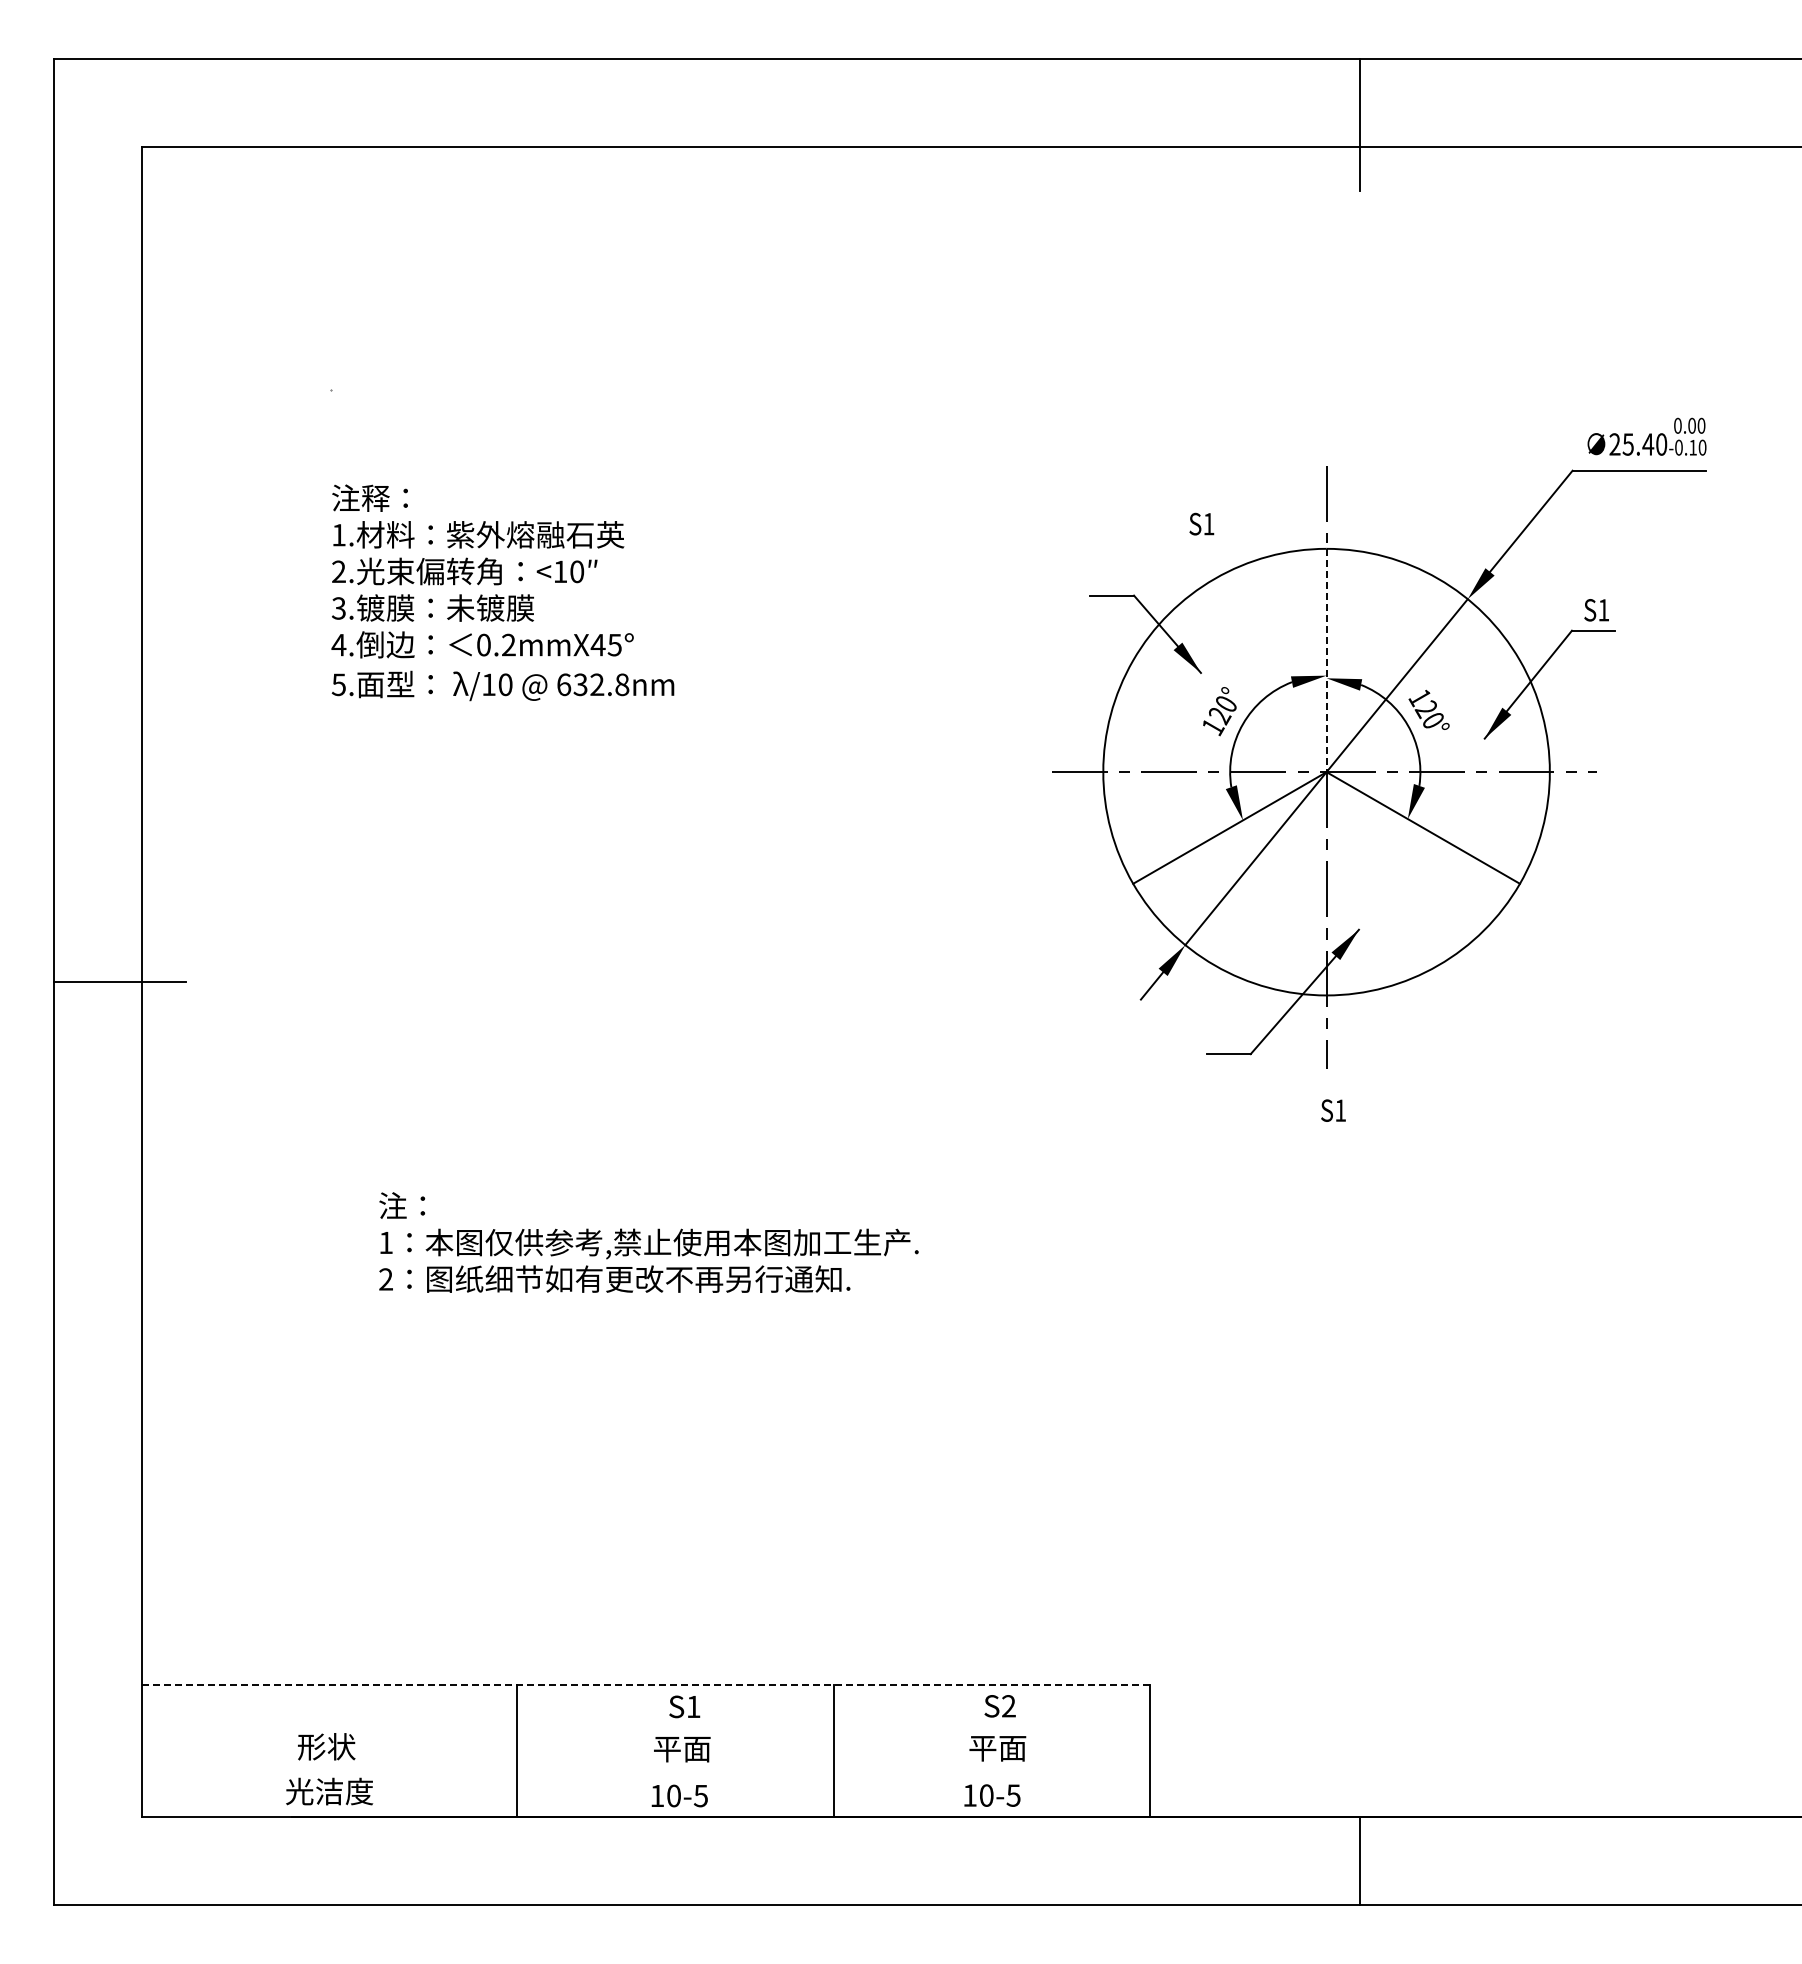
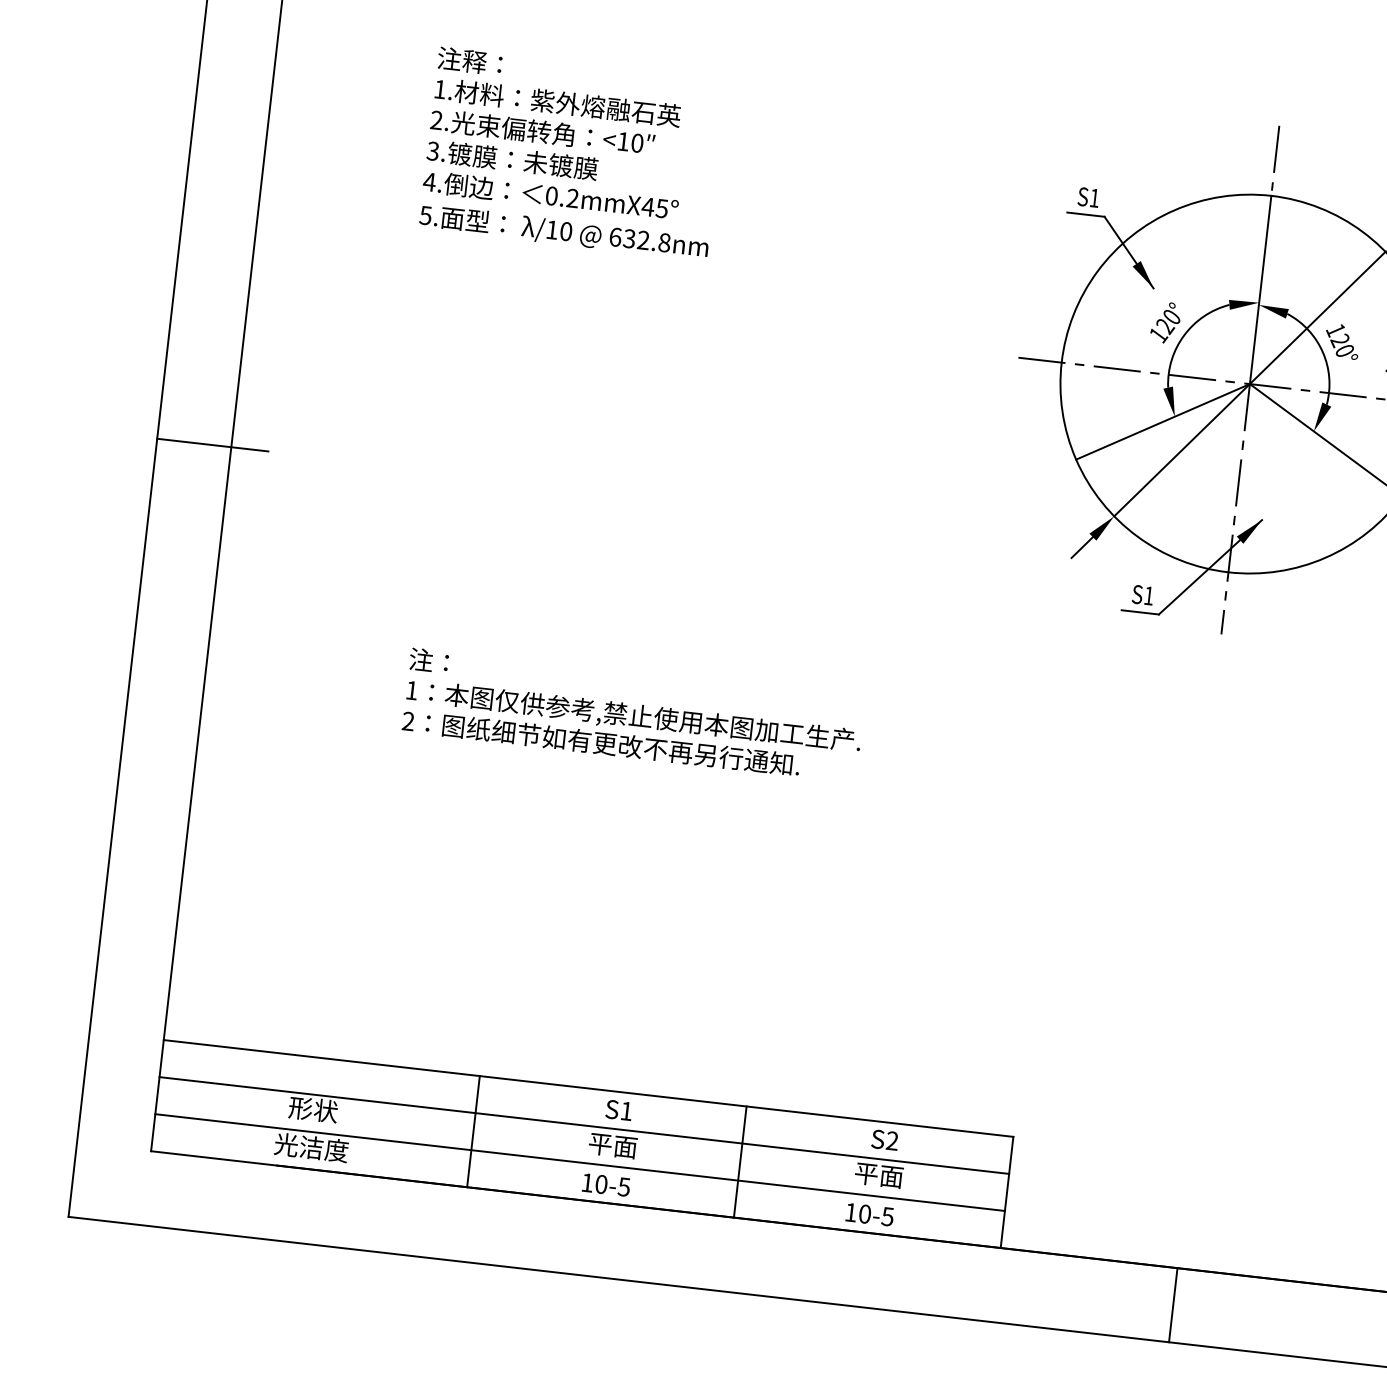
text: (1201, 523) -> (1088, 196), moved
line: (1326, 660) -> (1260, 289), dashed -> solid
text: (1333, 1110) -> (1142, 595), moved
line: (646, 1685) -> (588, 1088), dashed -> solid
line: (646, 1729) -> (584, 1125), added
line: (646, 1773) -> (580, 1162), added

